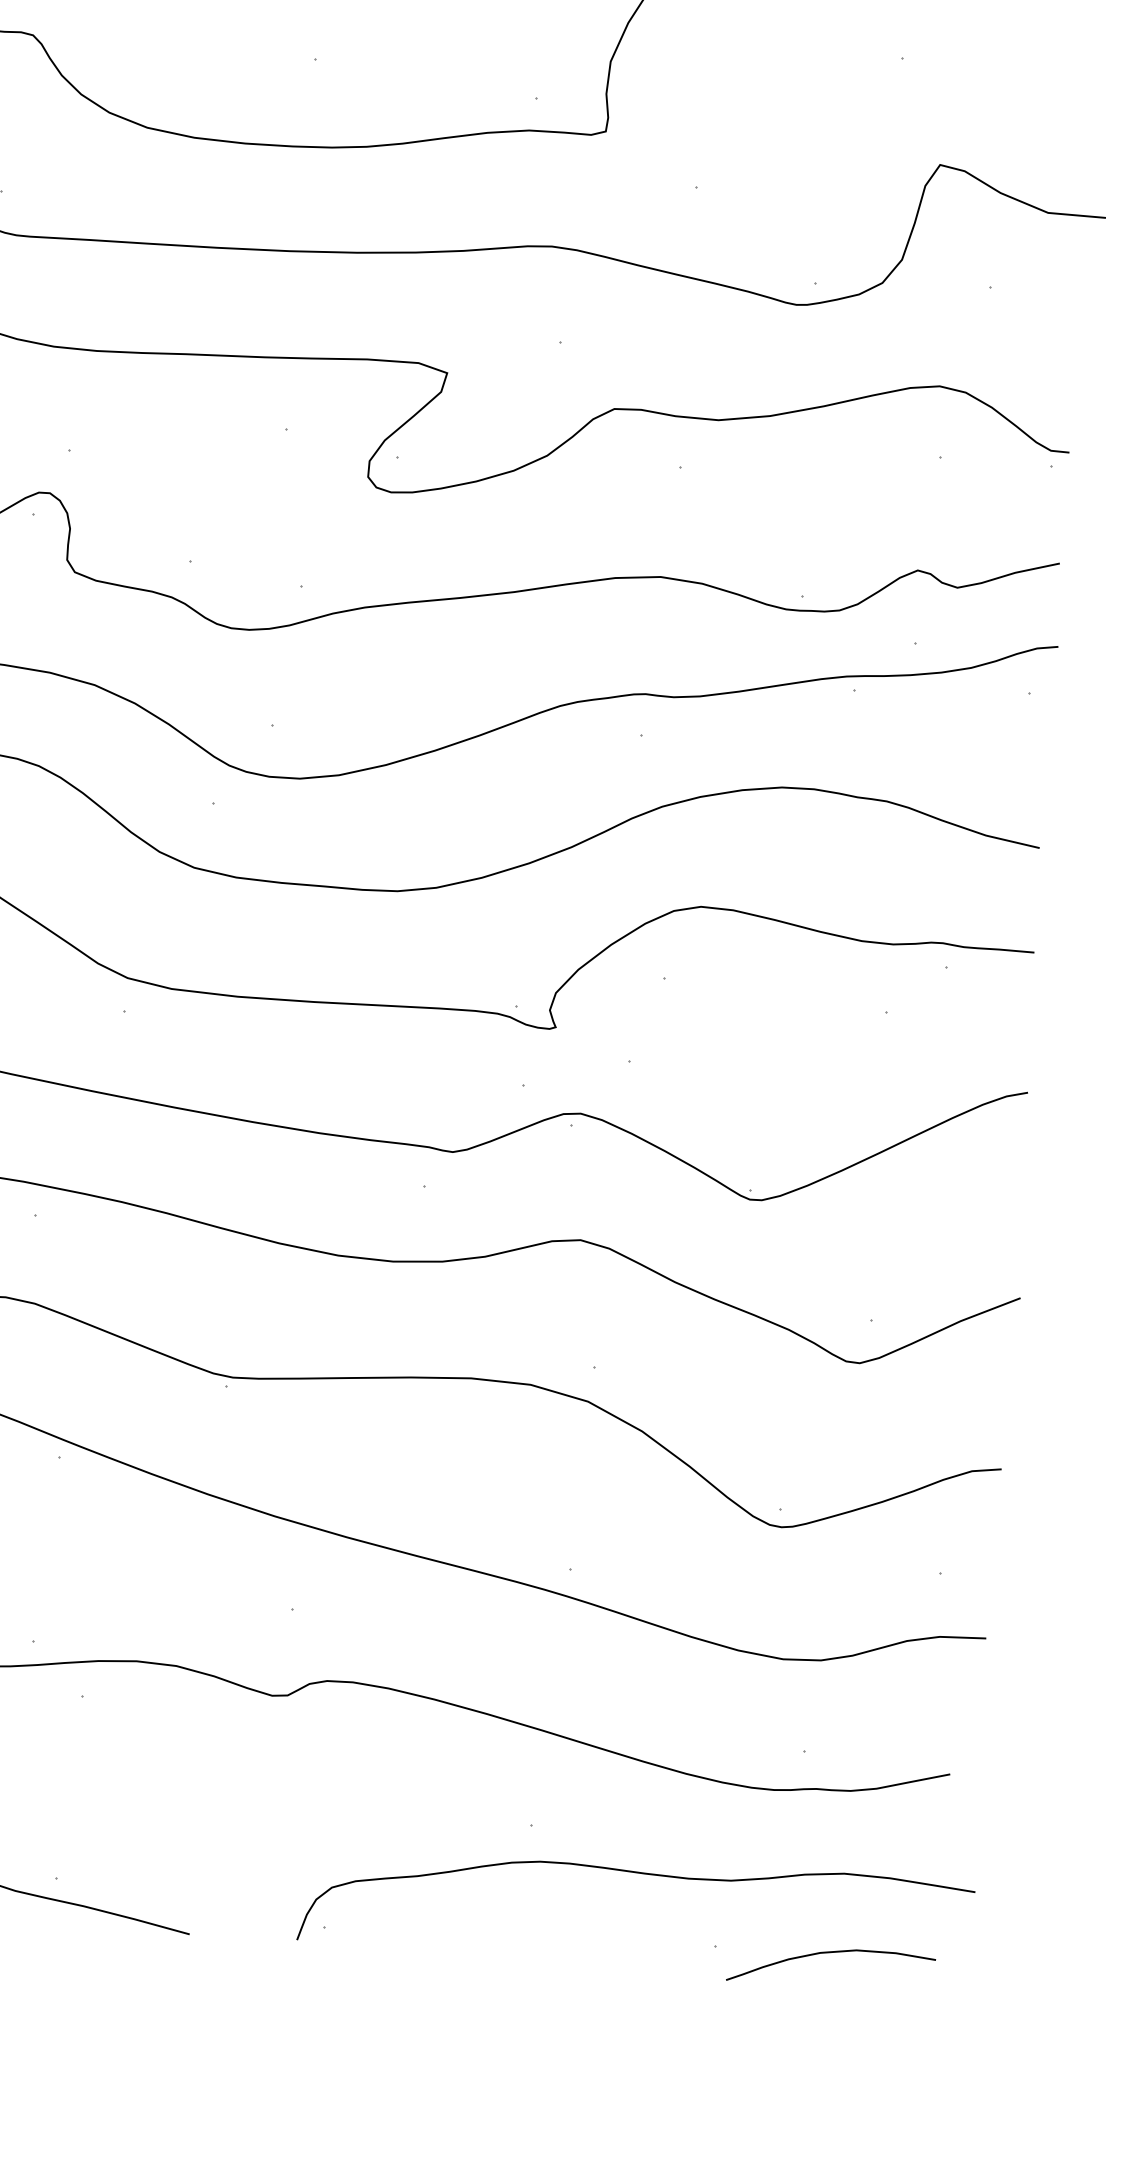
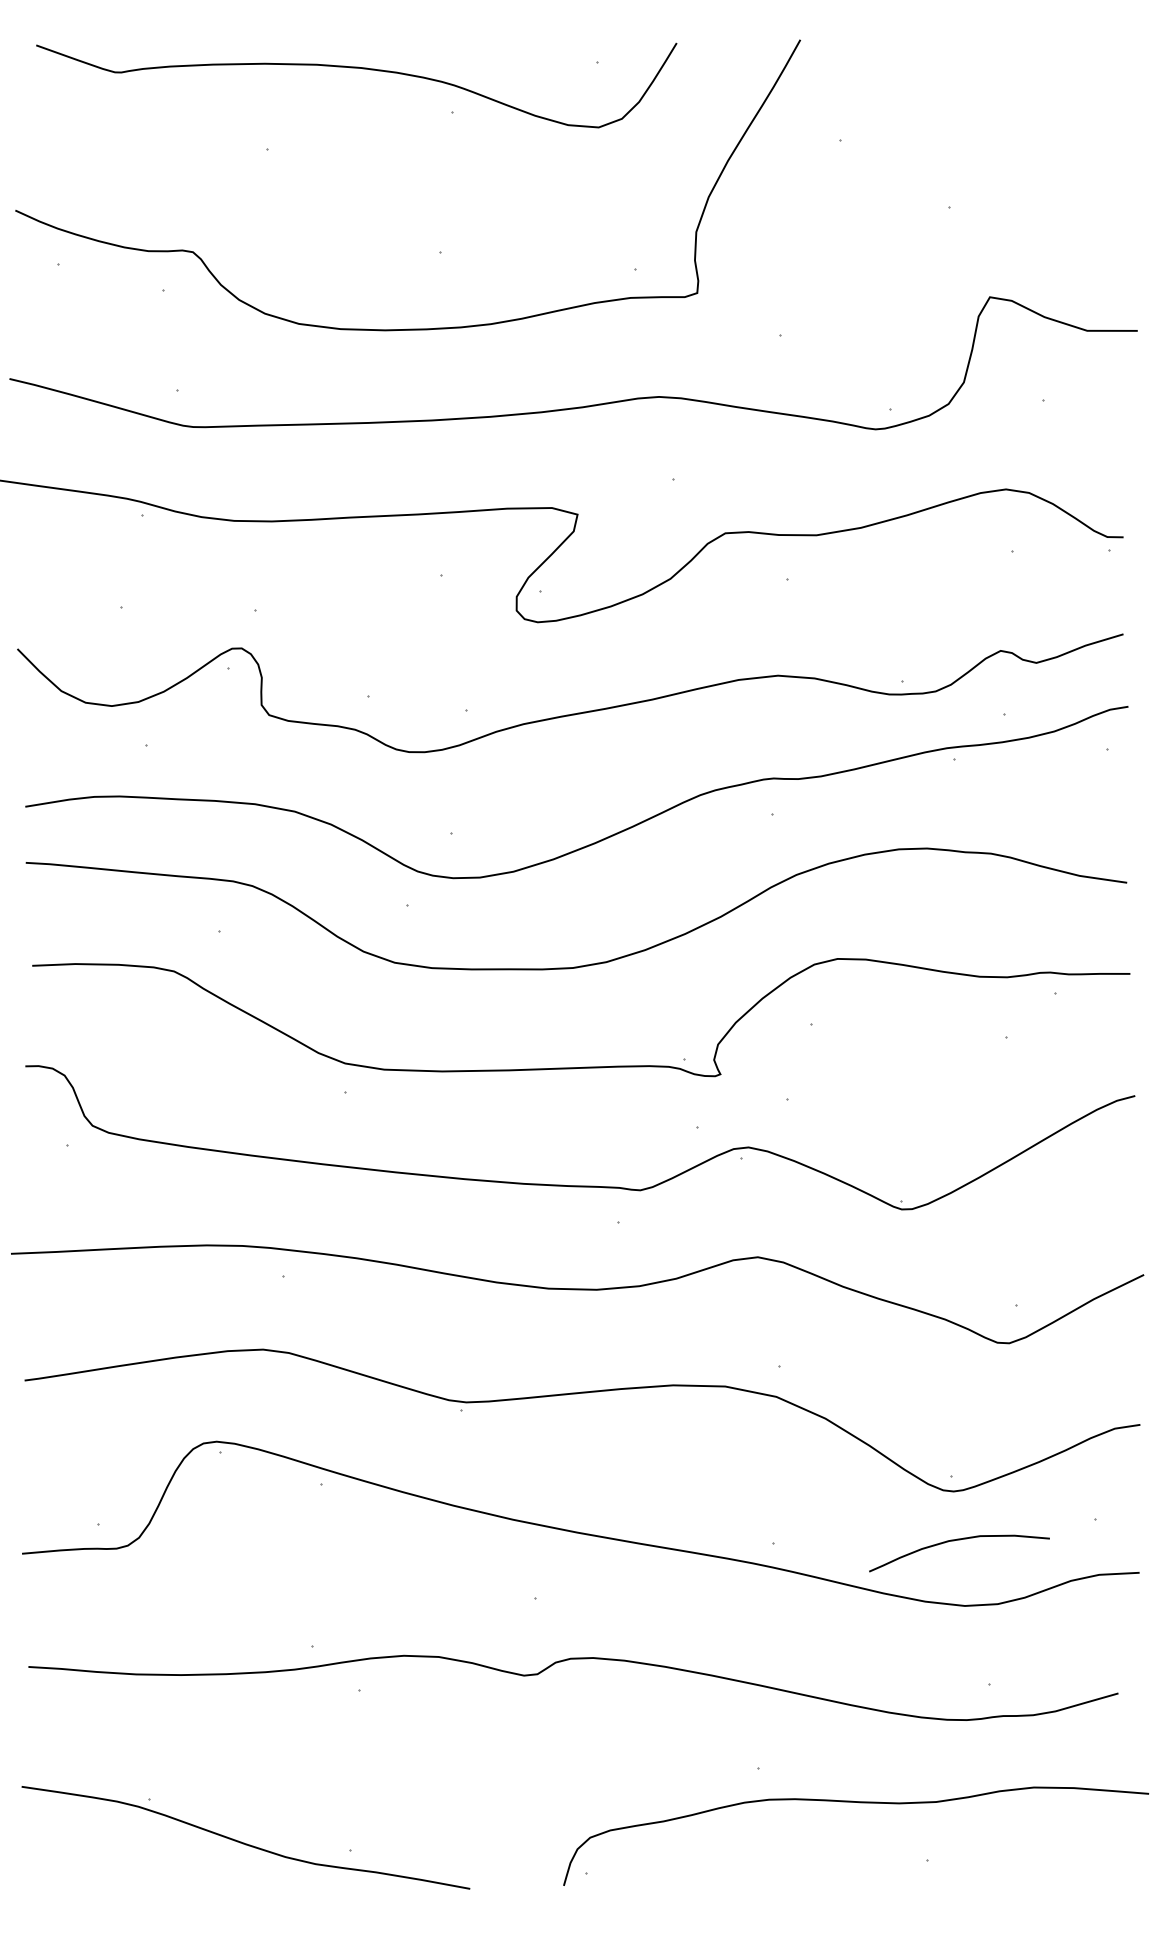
curve: (832, 1953) -> (959, 1540), moved

